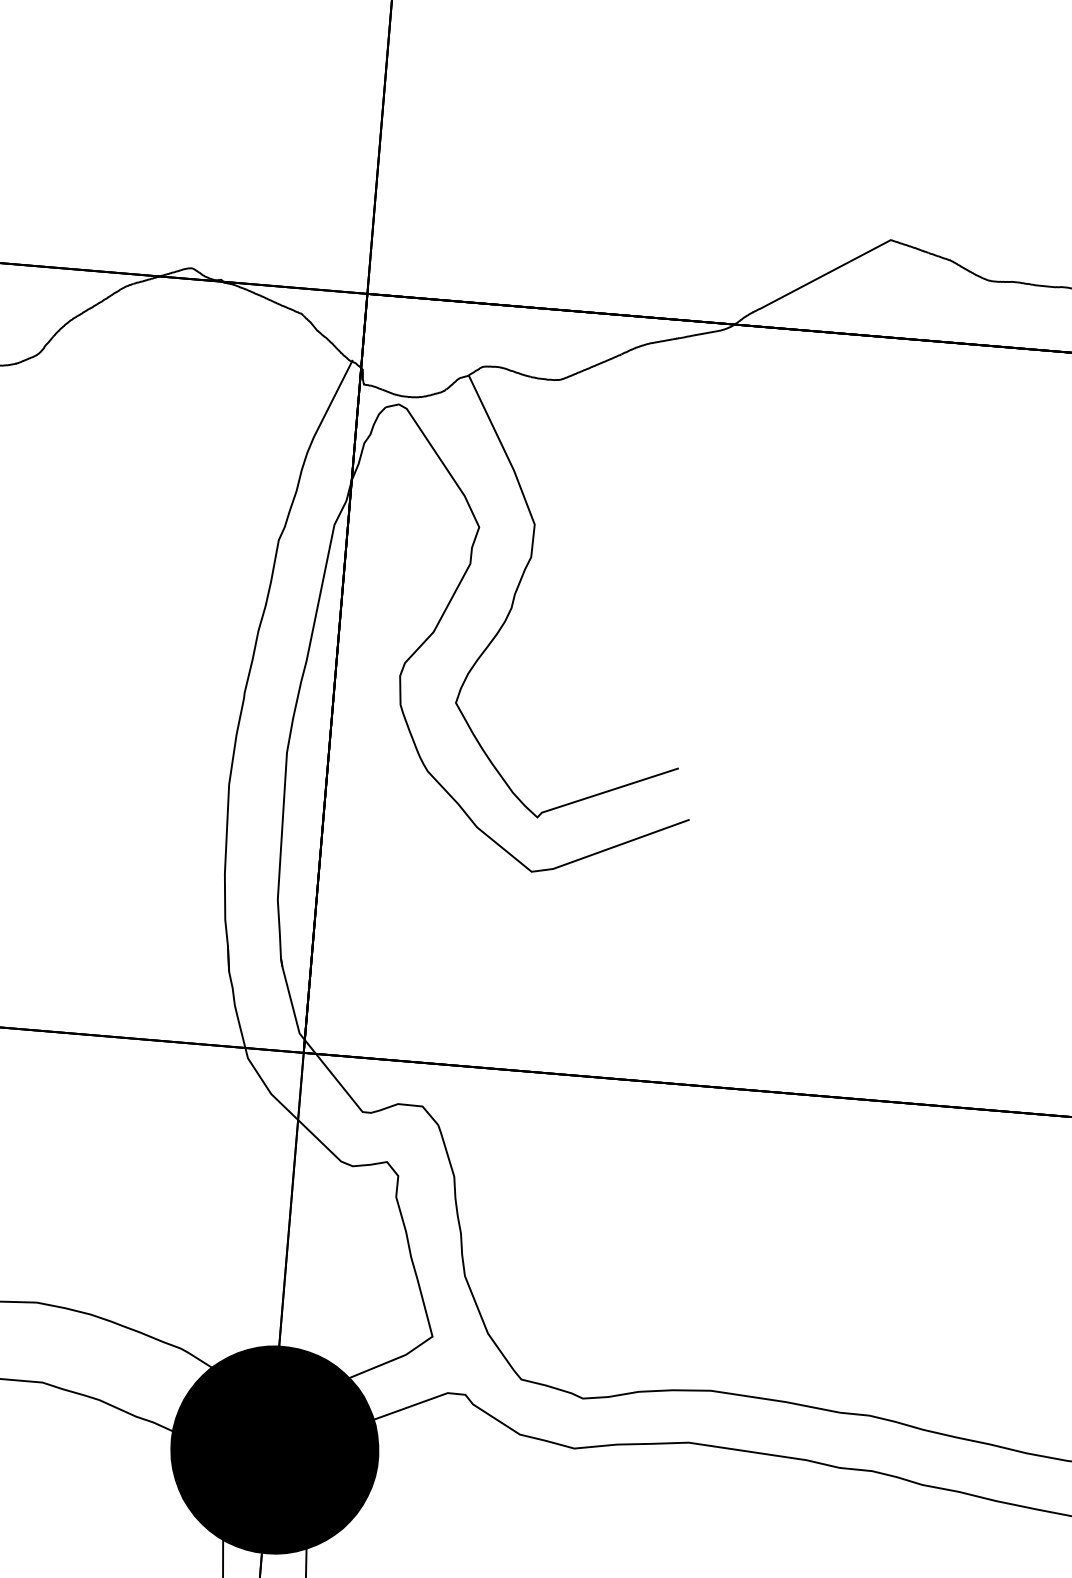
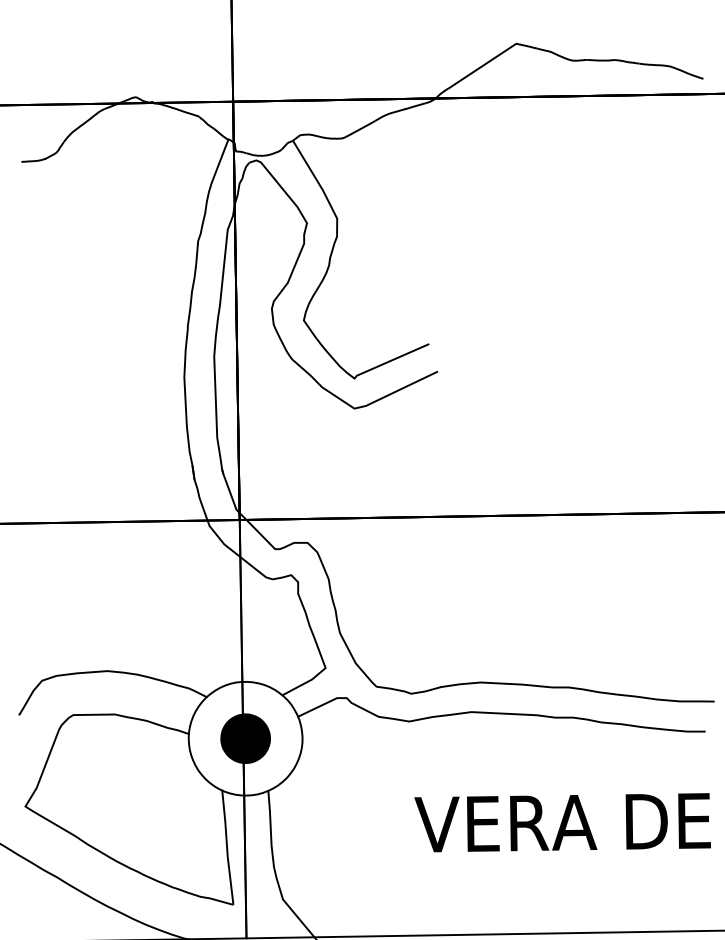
fill: (274, 1449) -> (245, 738), removed

